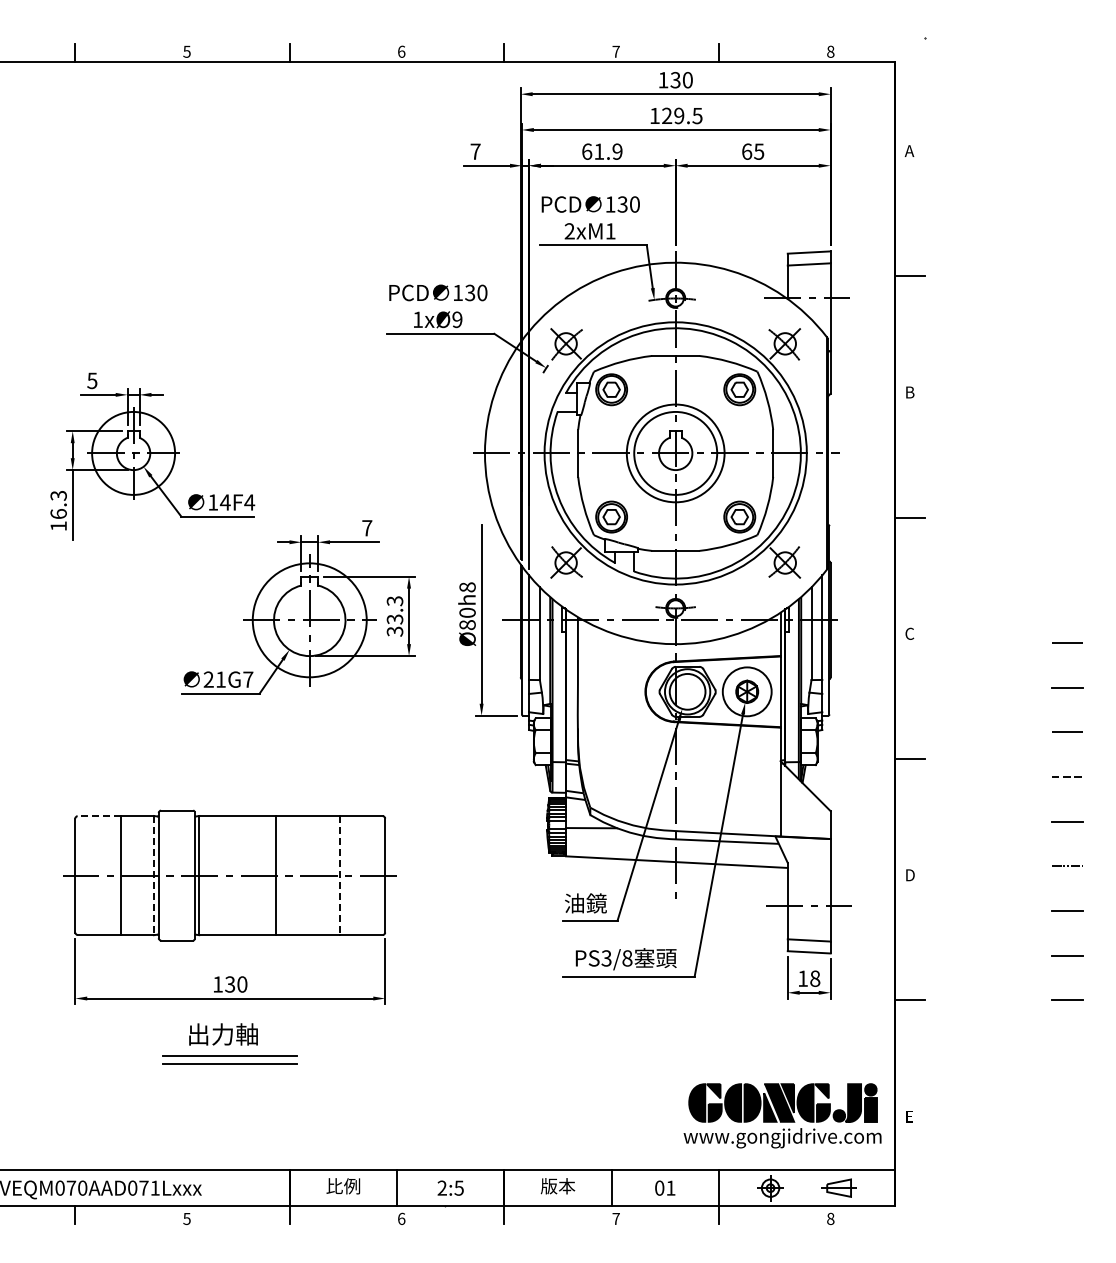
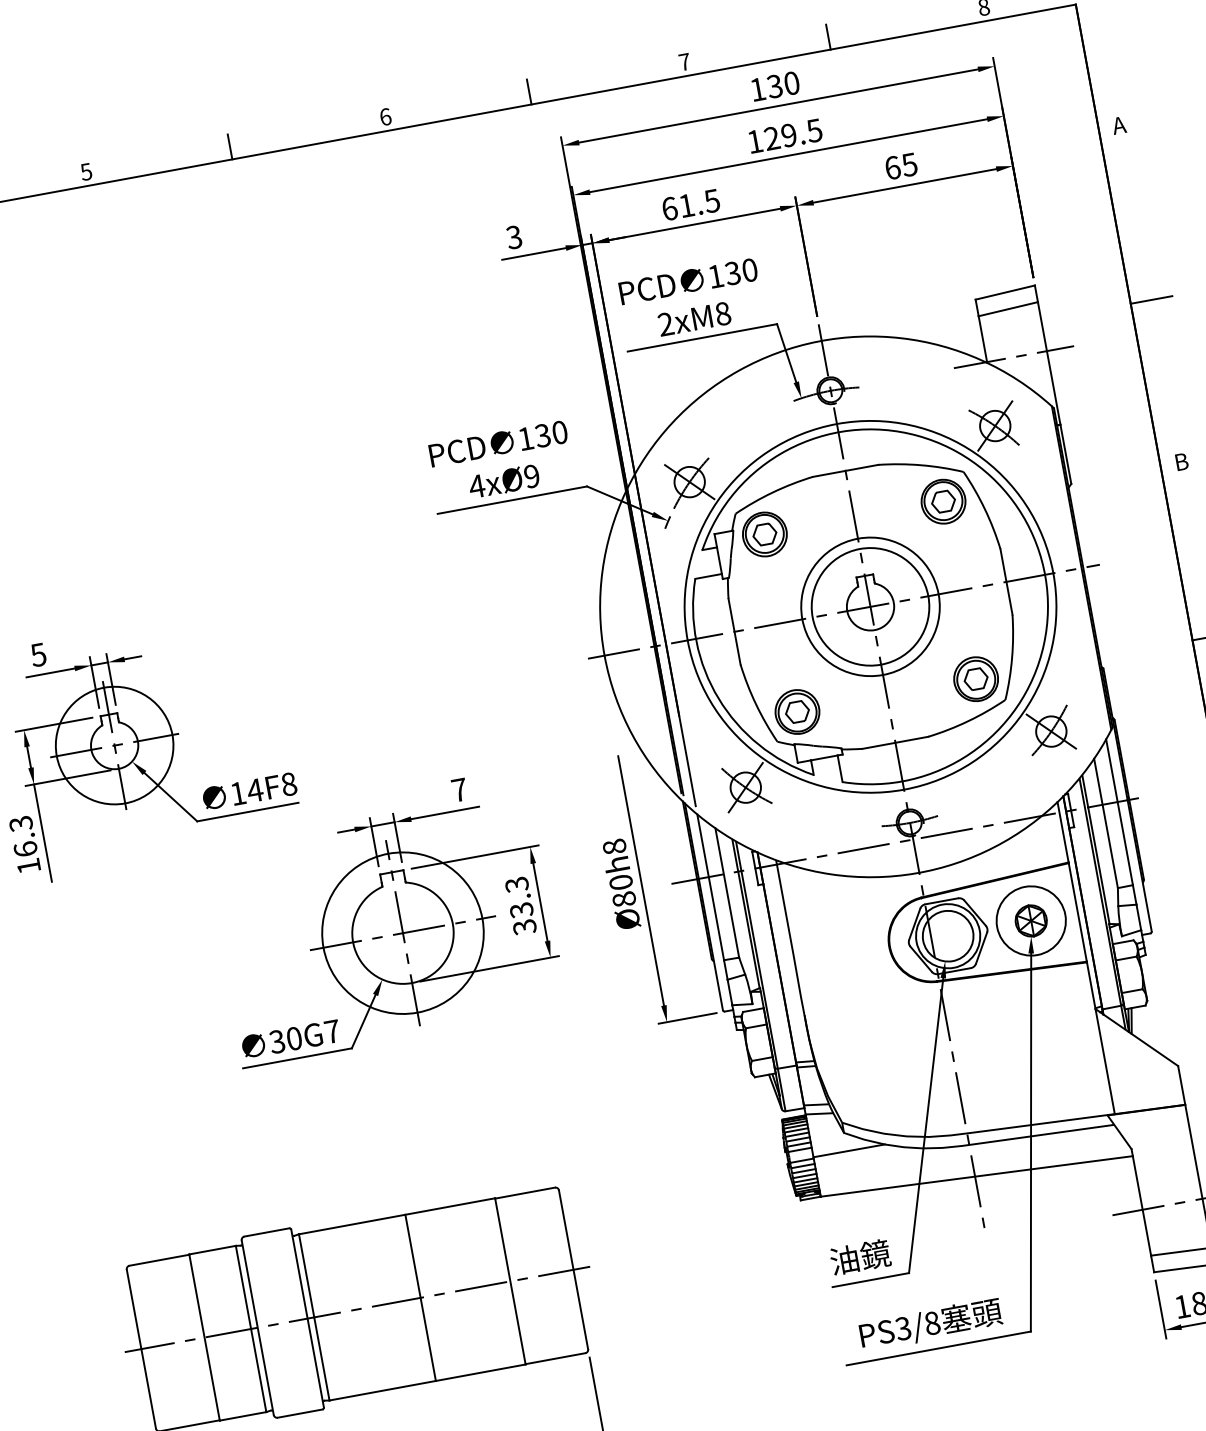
text: (475, 151) -> (514, 237), 7 -> 3
text: (617, 151) -> (712, 200), 61.9 -> 61.5
text: (610, 231) -> (722, 314), 2xM1 -> 2xM8
text: (417, 319) -> (476, 486), 1xØ9 -> 4xØ9
text: (249, 502) -> (288, 784), 14F4 -> 14F8
text: (214, 679) -> (285, 1040), 21G7 -> 30G7
line: (98, 816) -> (158, 1260), dashed -> solid
line: (153, 875) -> (250, 1328), dashed -> solid
line: (339, 875) -> (509, 1281), dashed -> solid

